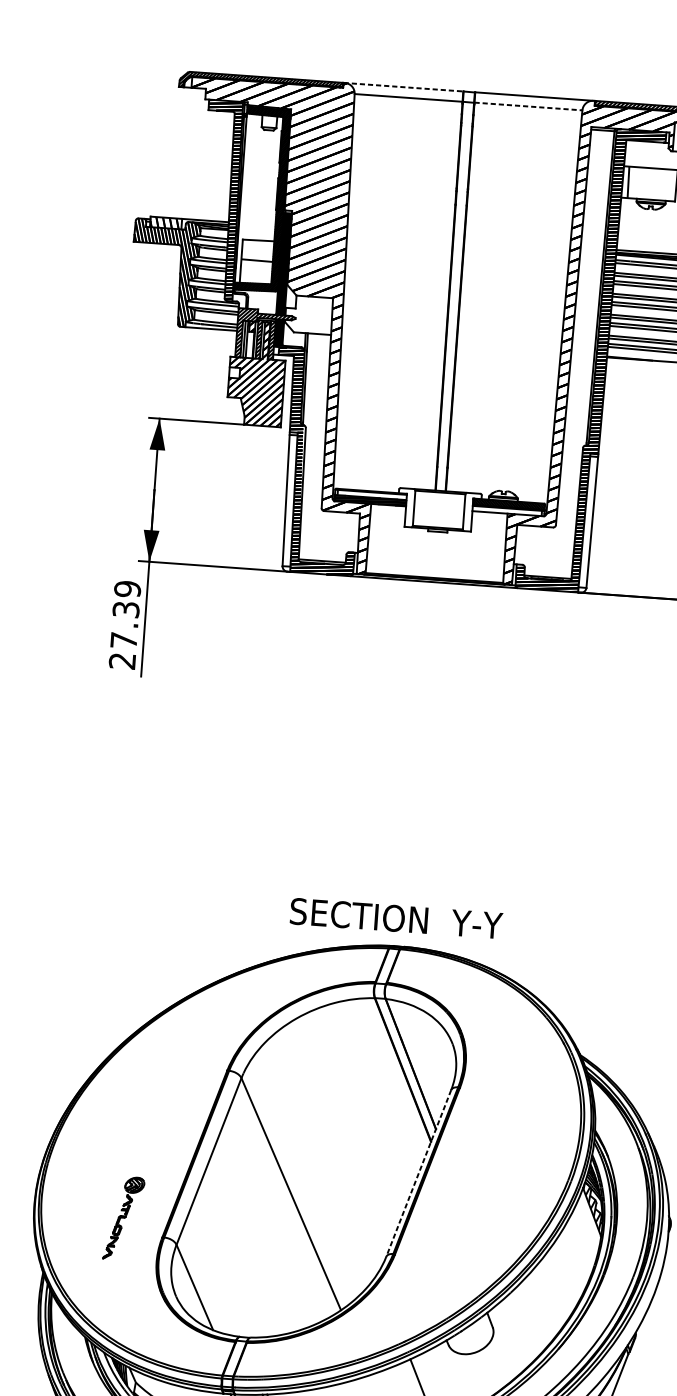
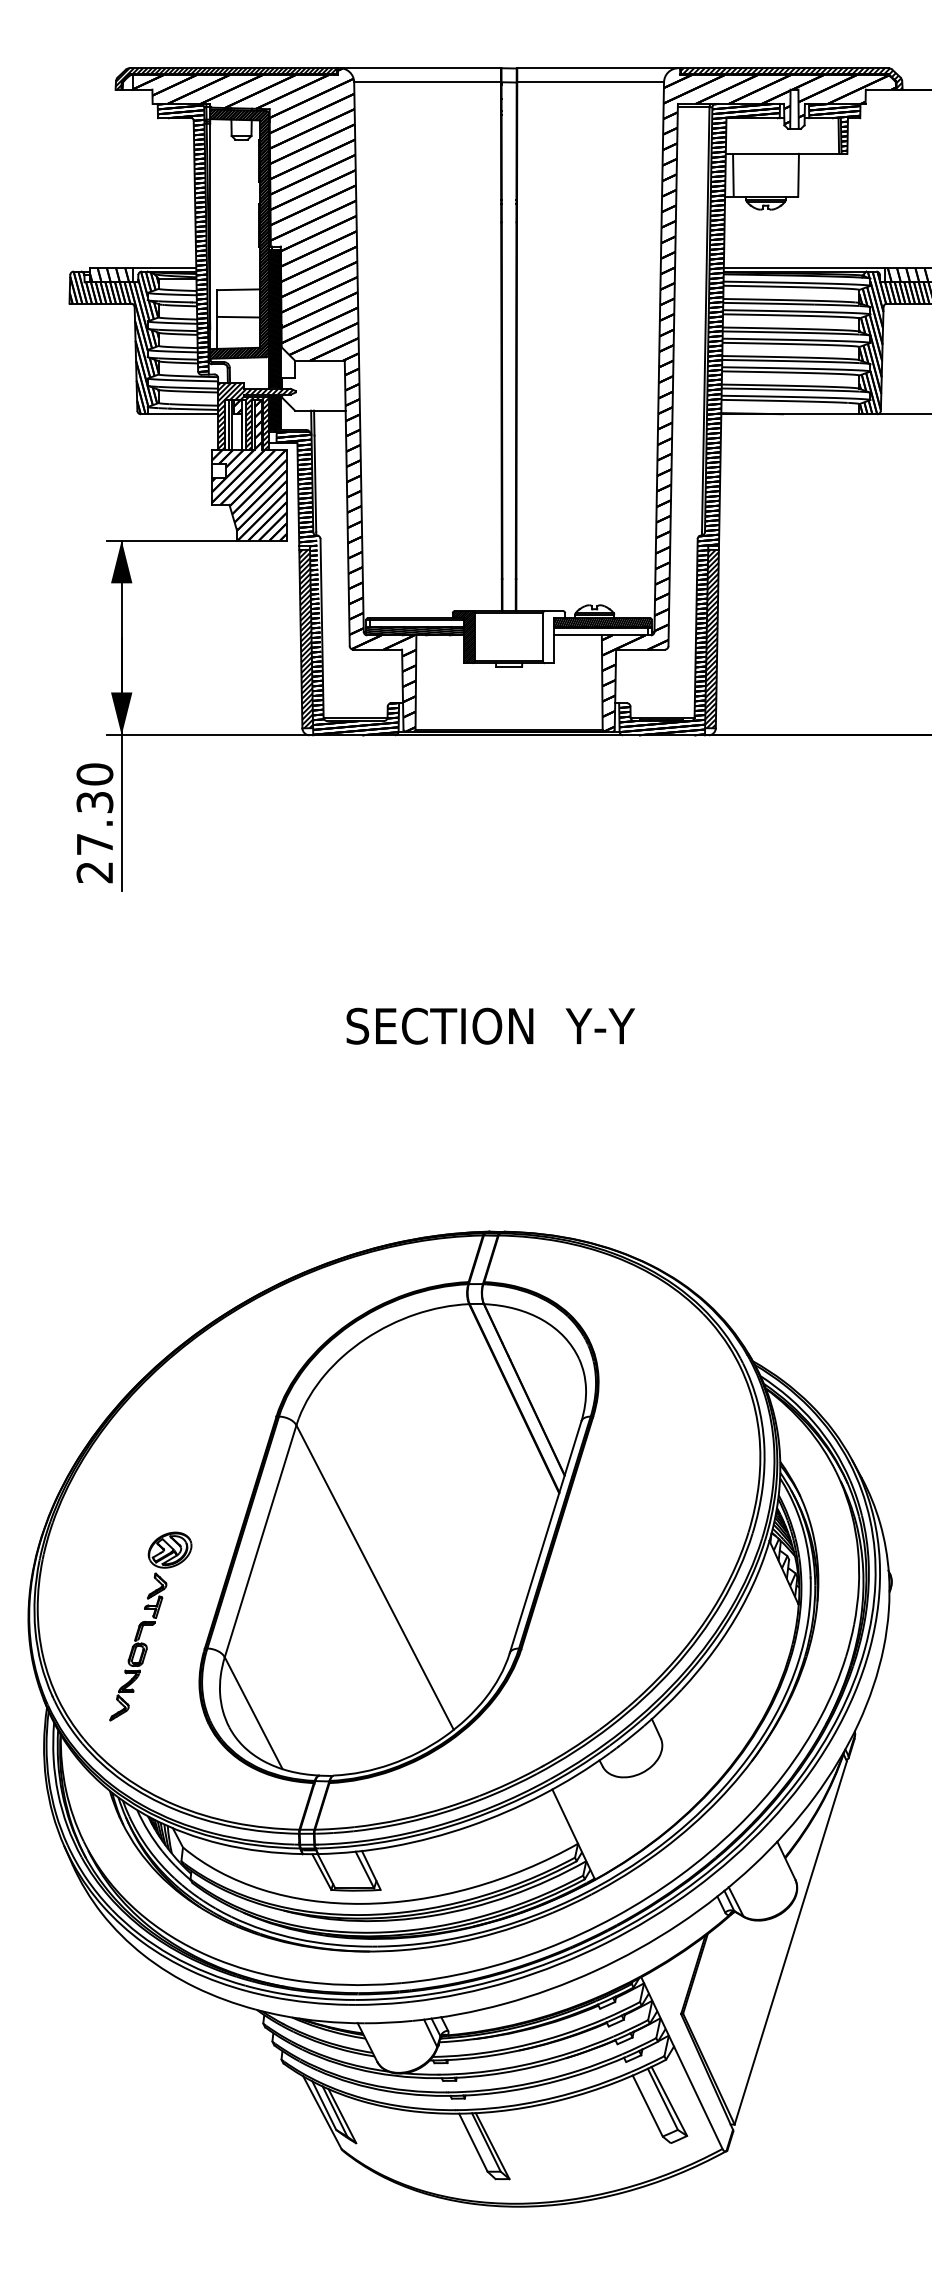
line: (404, 87) -> (420, 68), dashed -> solid
line: (529, 106) -> (591, 82), dashed -> solid
hatch: (290, 500) -> (306, 638), added
hatch: (405, 507) -> (463, 637), added
hatch: (587, 521) -> (711, 638), added
text: (127, 589) -> (94, 774), 27.39 -> 27.30
text: (396, 918) -> (490, 1025), moved
line: (418, 1173) -> (545, 1537), dashed -> solid
part: (123, 1218) -> (150, 1626), size x1.67

